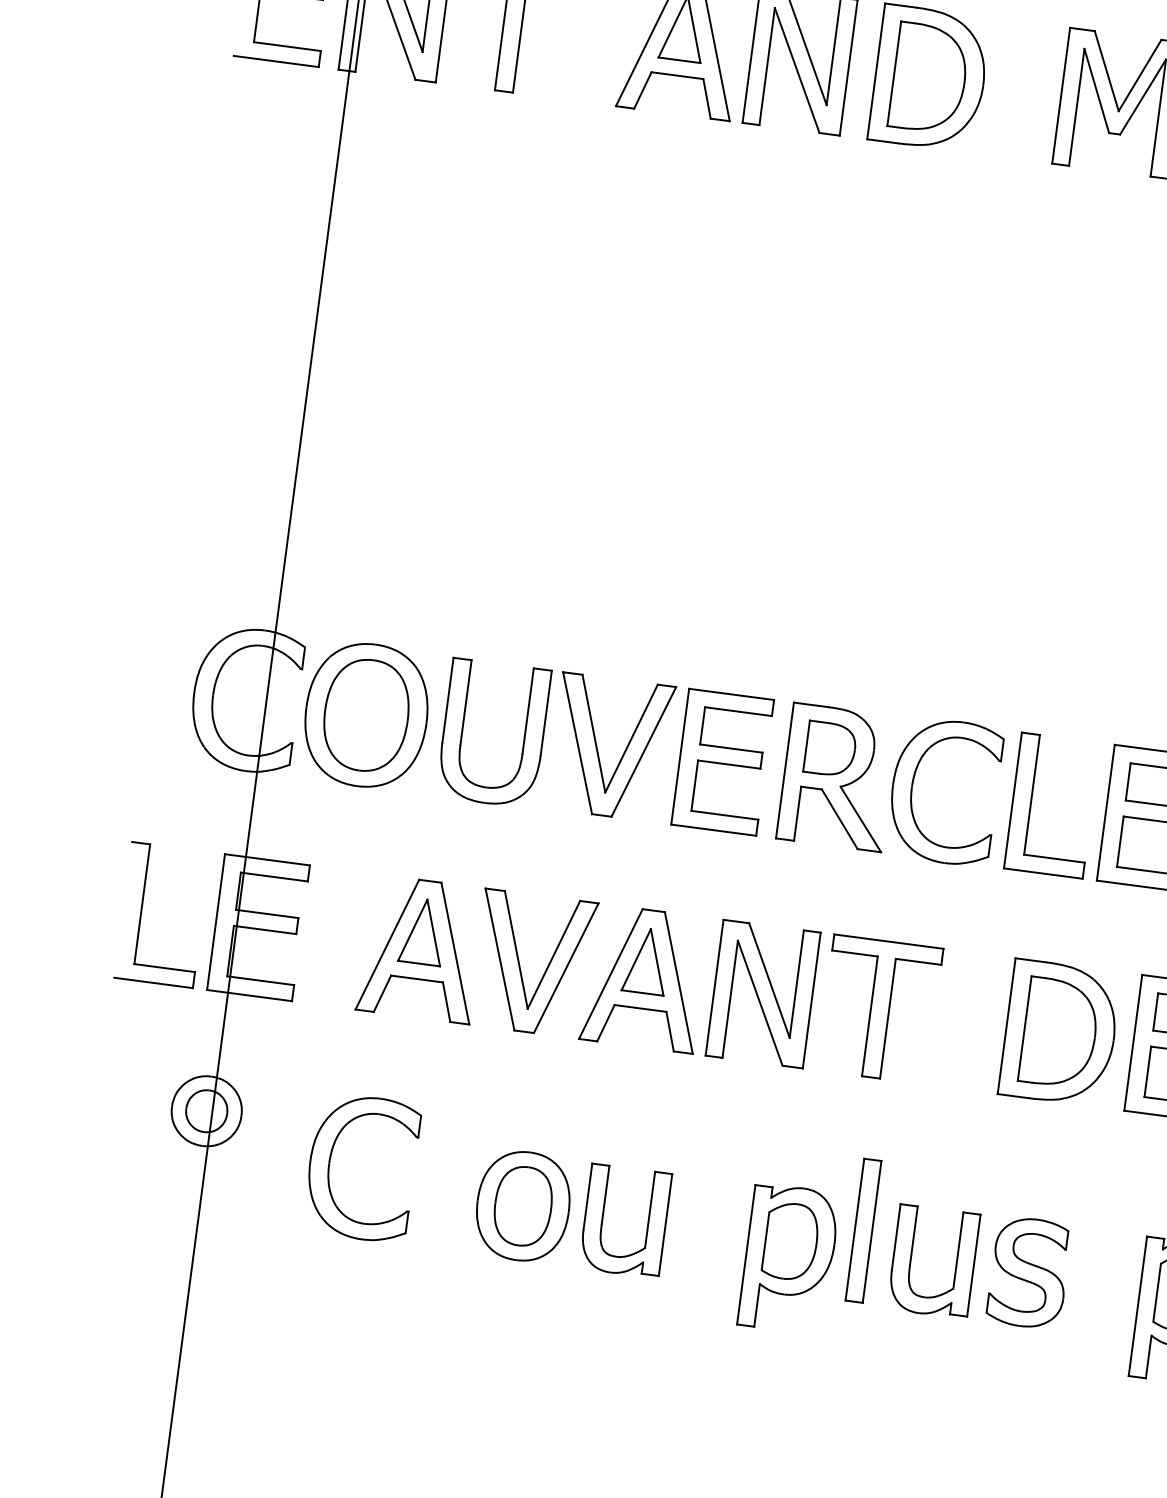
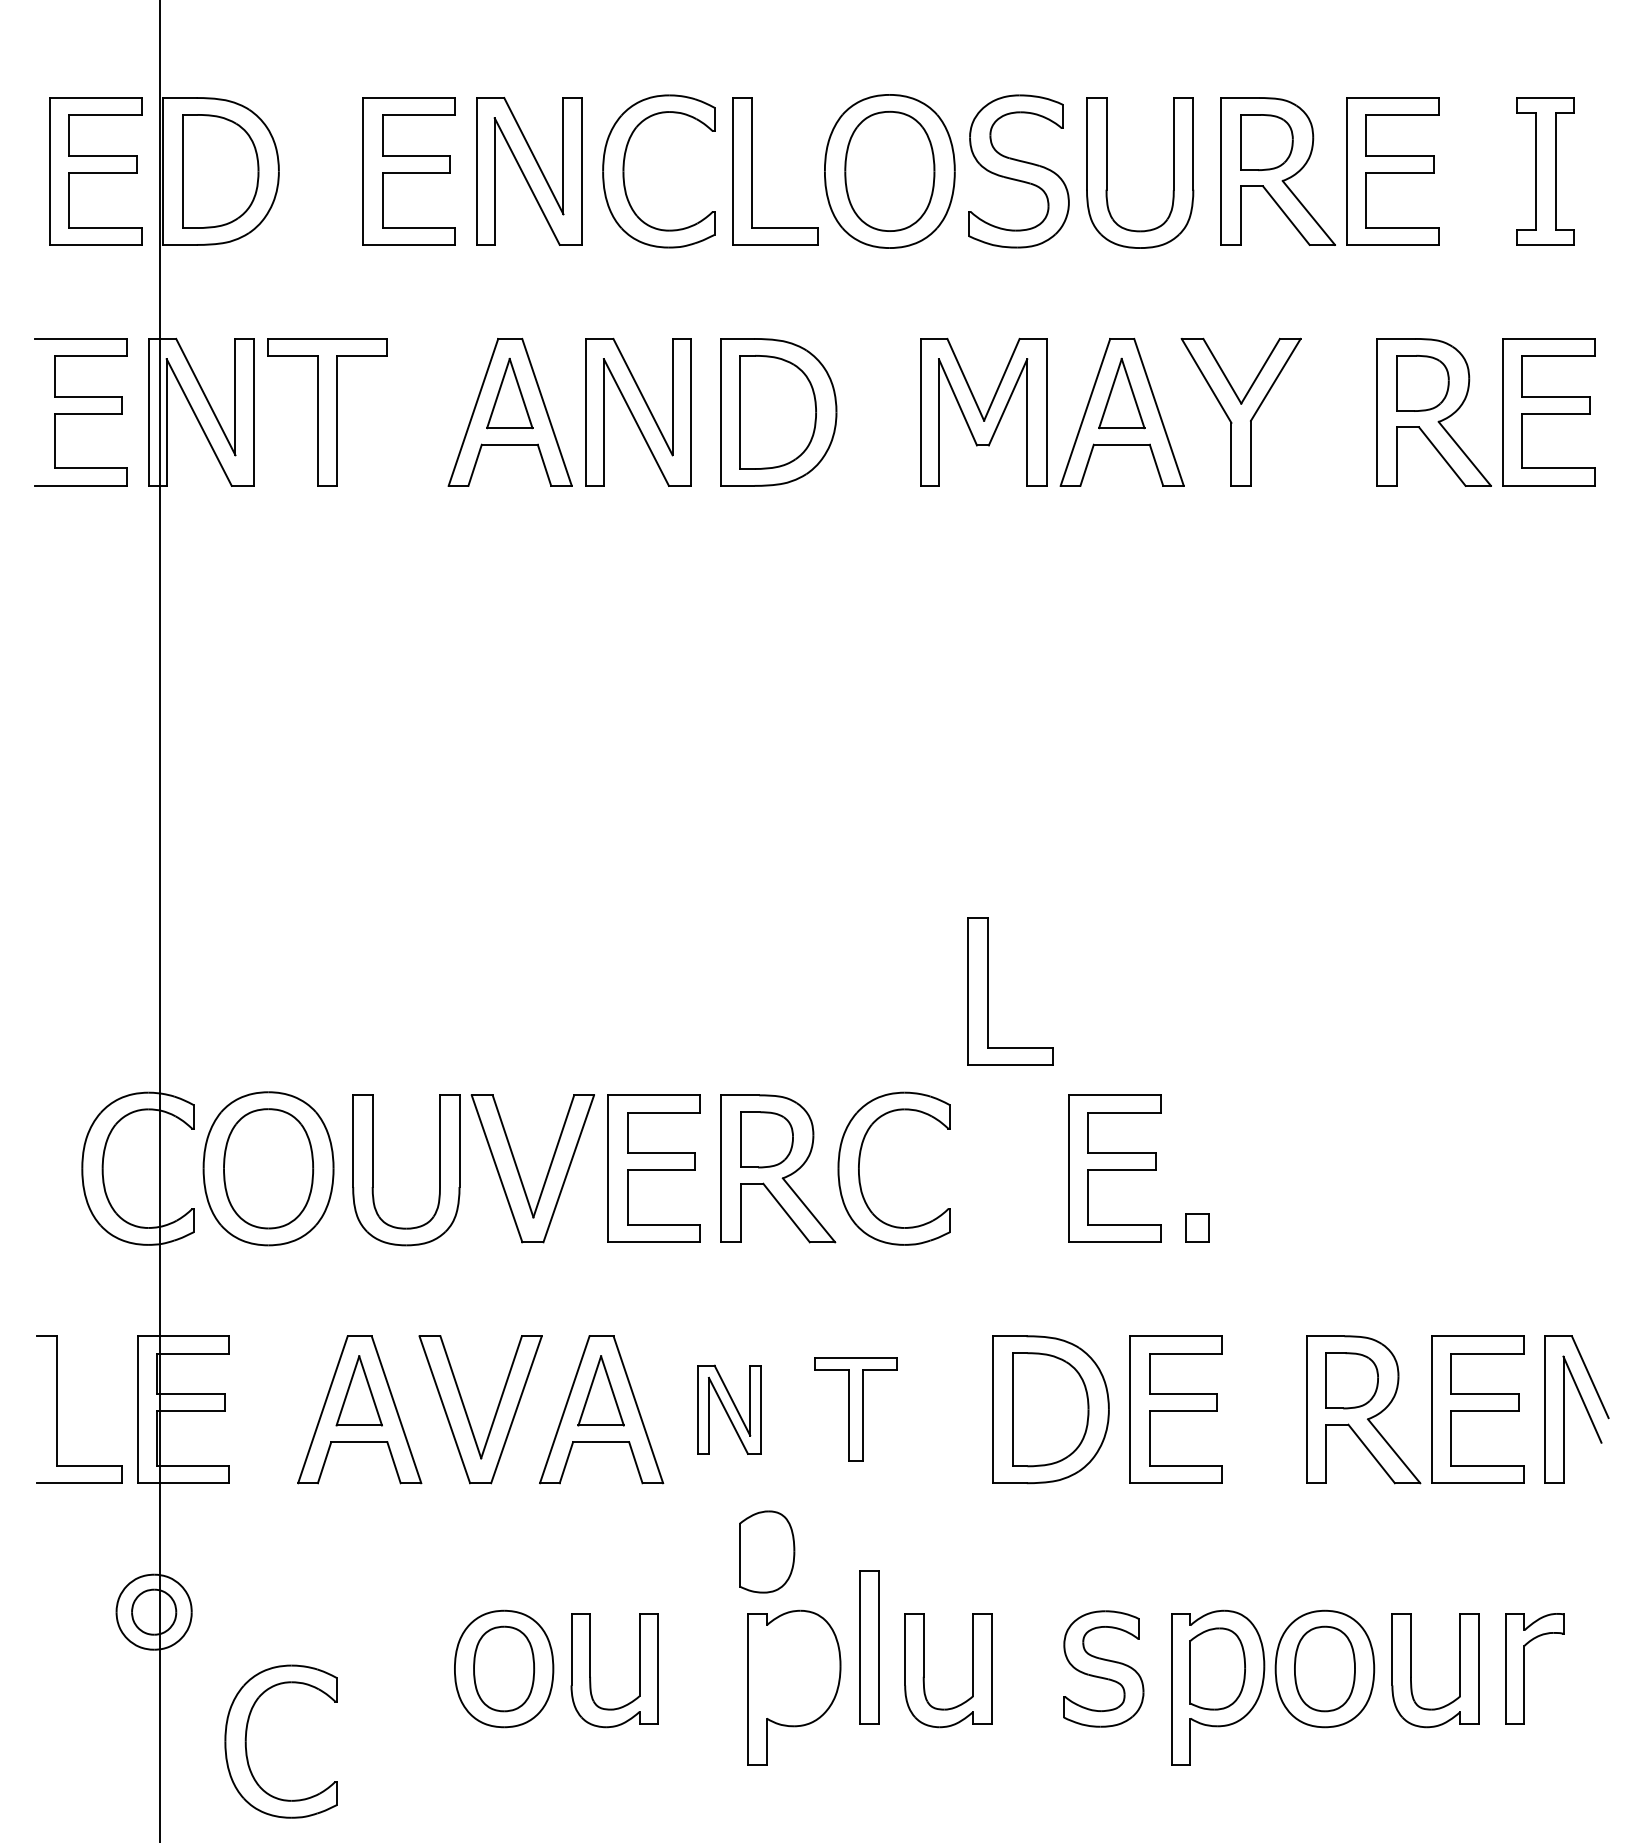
part: (1031, 802) -> (988, 991), moved
part: (763, 993) -> (729, 1409), size x0.6
part: (879, 1009) -> (855, 1409), size x0.7
part: (329, 1163) -> (246, 1741), moved
part: (791, 1241) -> (767, 1551), moved
part: (1029, 1272) -> (1103, 1668), moved

